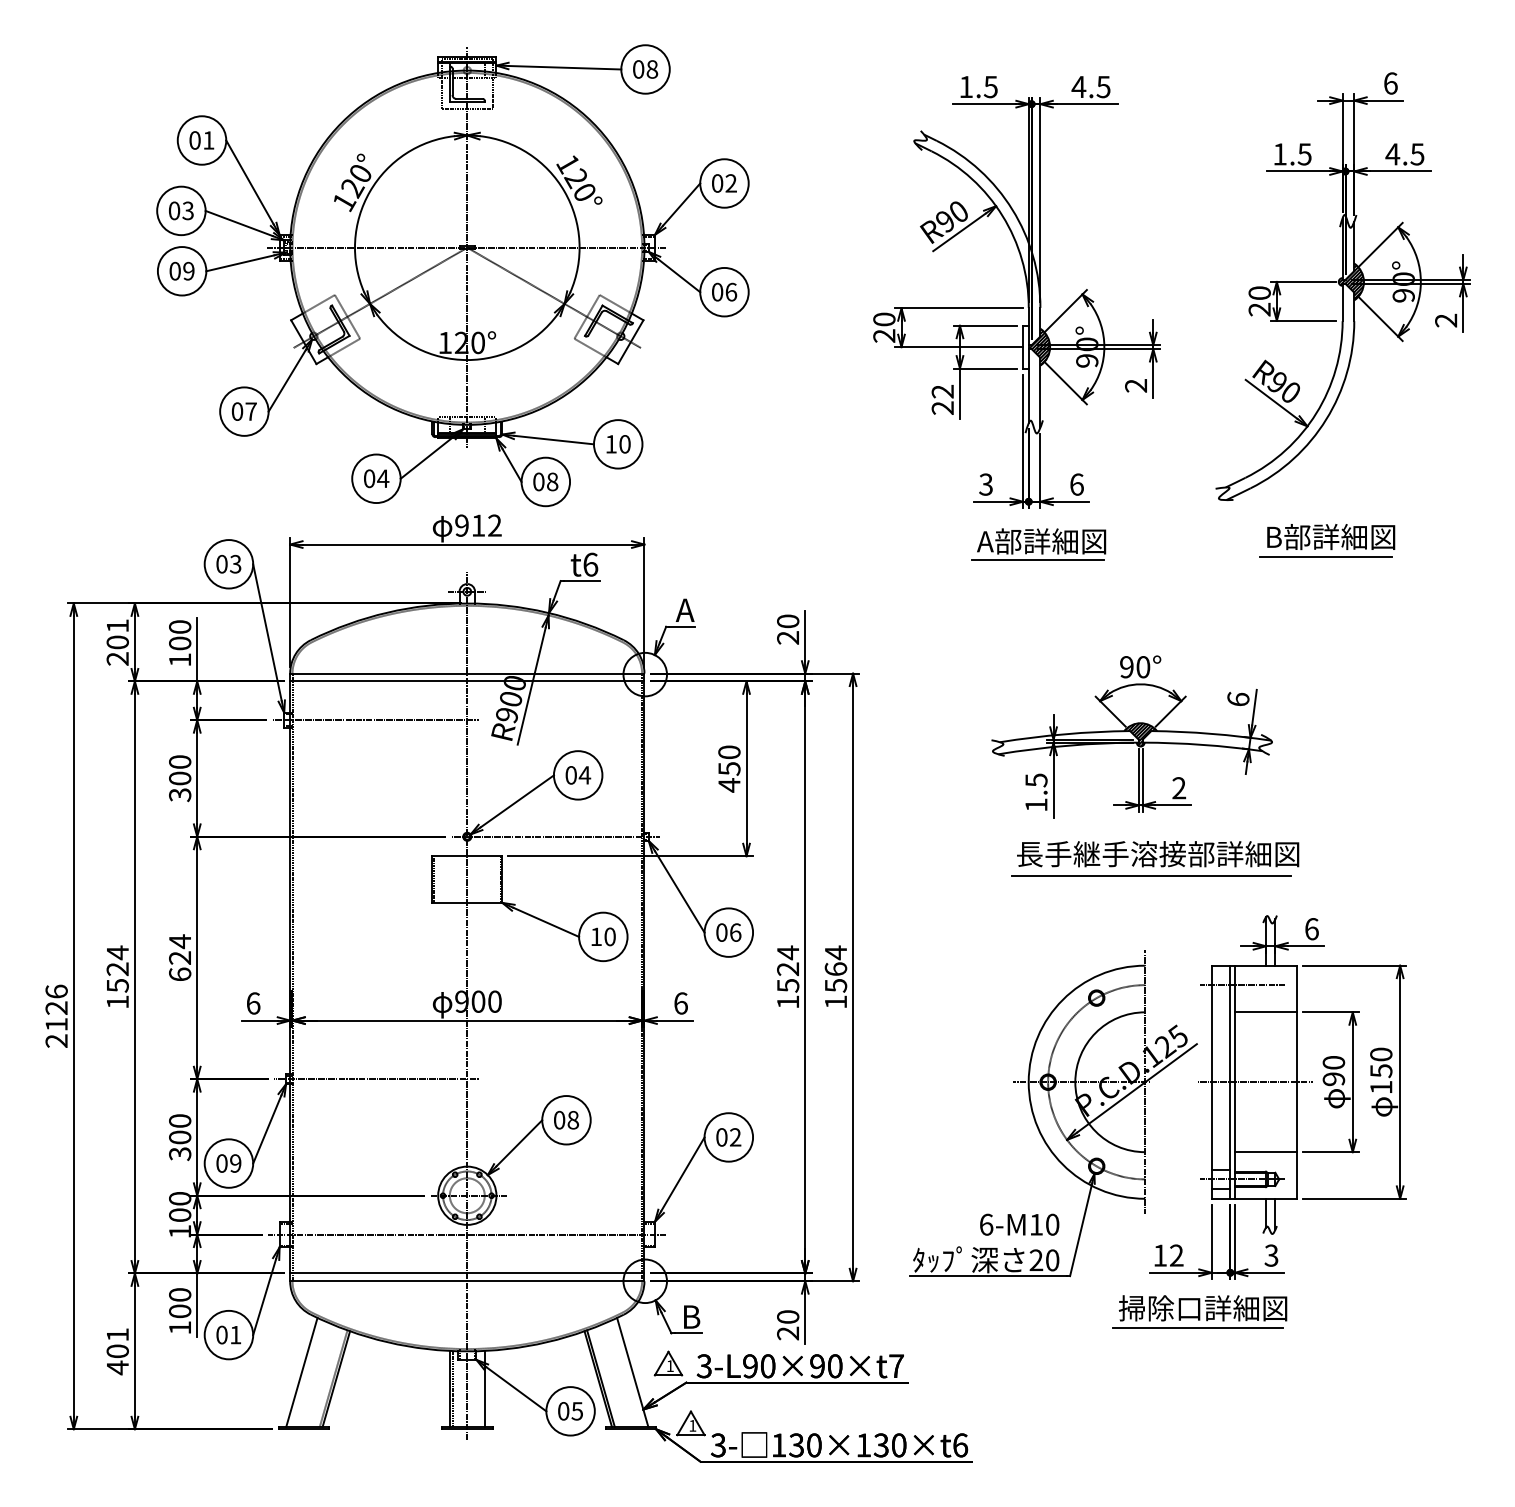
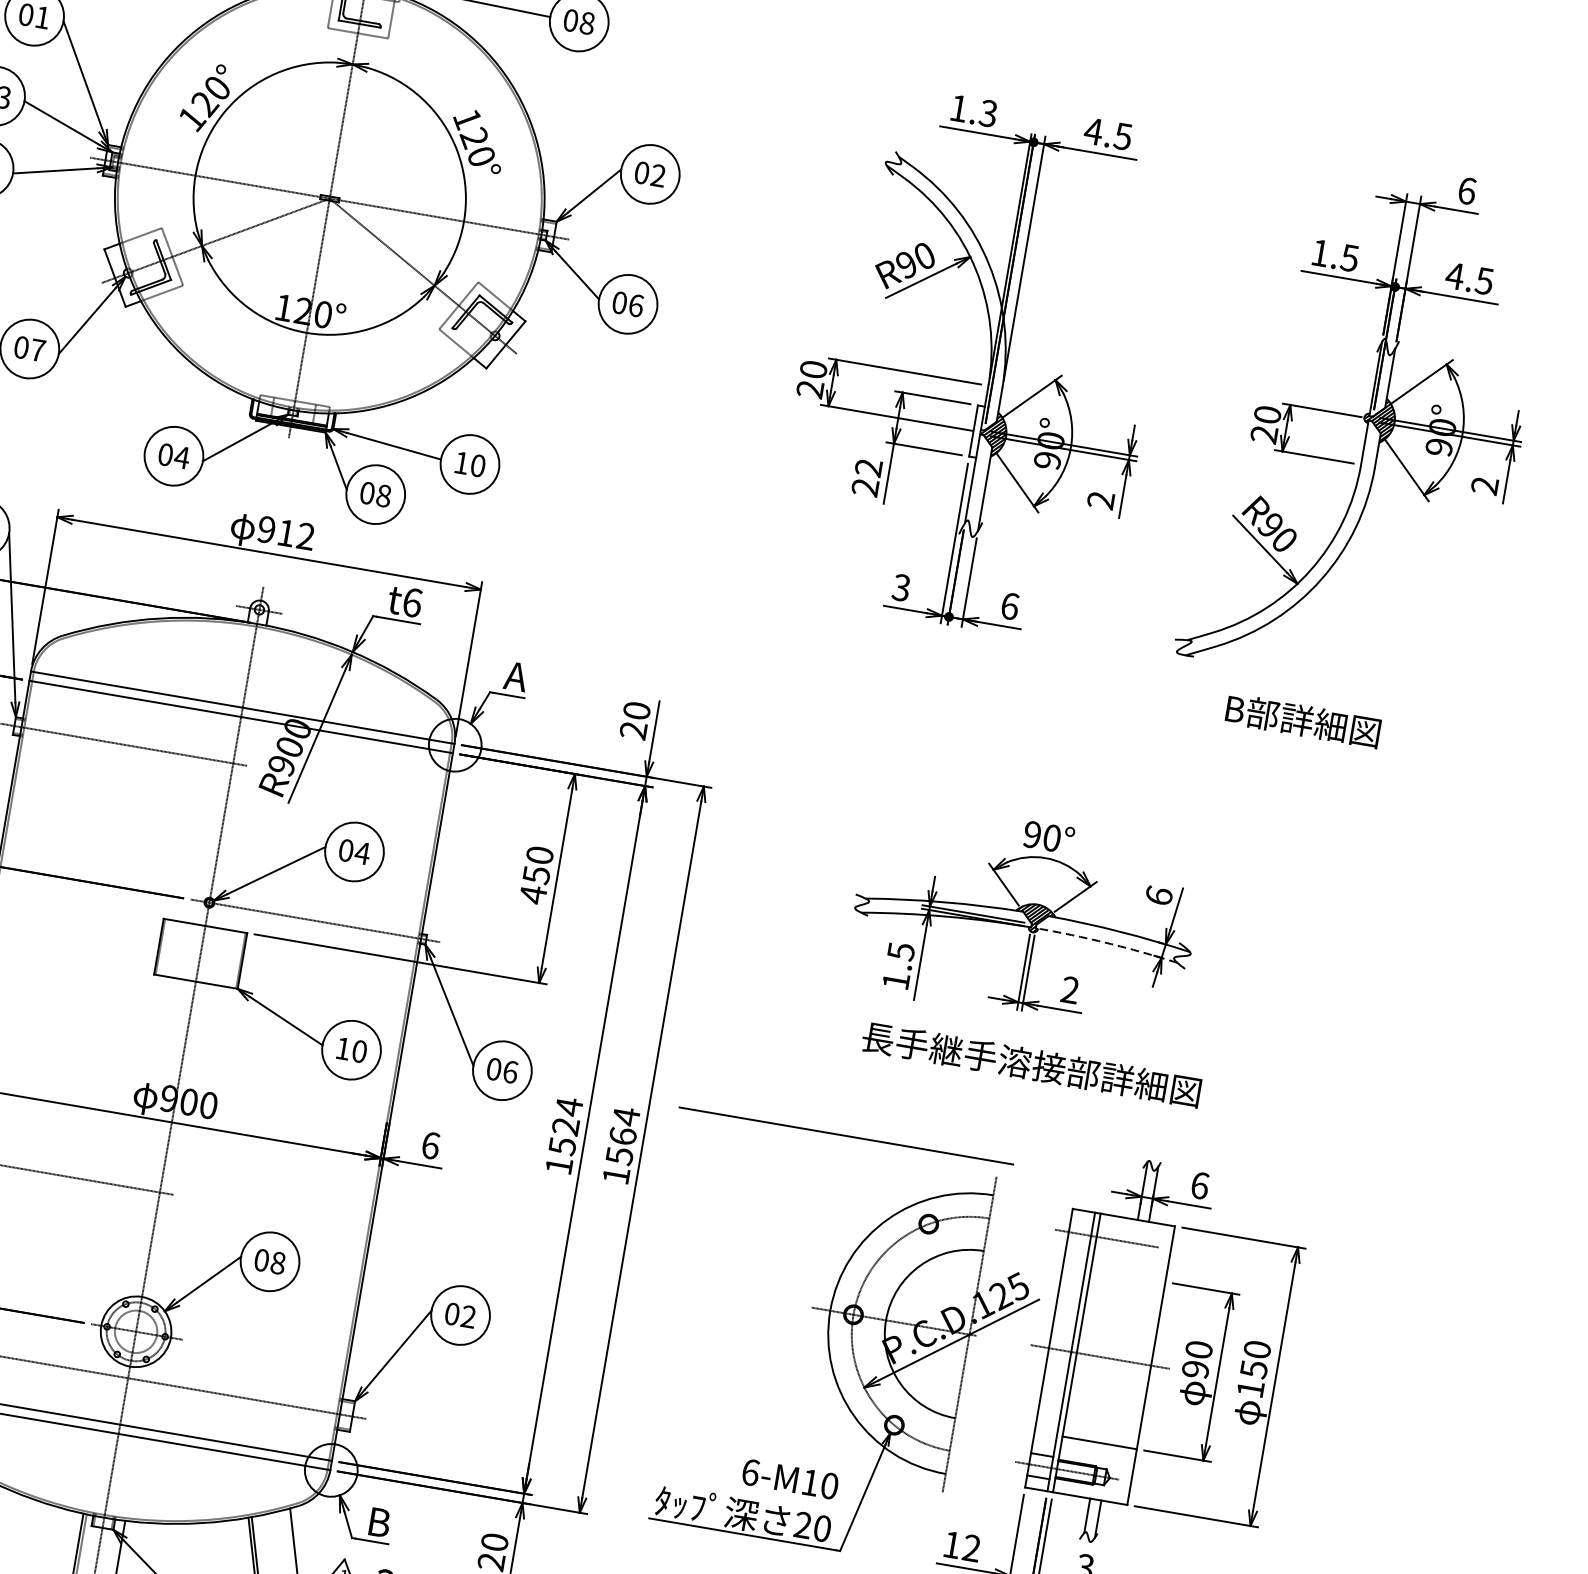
text: (990, 86) -> (988, 112), 1.5 -> 1.3
part: (1038, 544) -> (951, 670), removed
line: (1325, 557) -> (1292, 744), removed
arc: (1202, 744) -> (1107, 942), solid -> dashed
line: (1151, 875) -> (846, 1135), moved
line: (1265, 1012) -> (1127, 1275), removed

